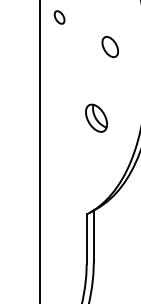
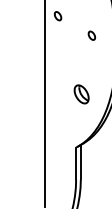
part: (109, 46) -> (91, 35), size x0.62
part: (96, 118) -> (81, 94), moved

